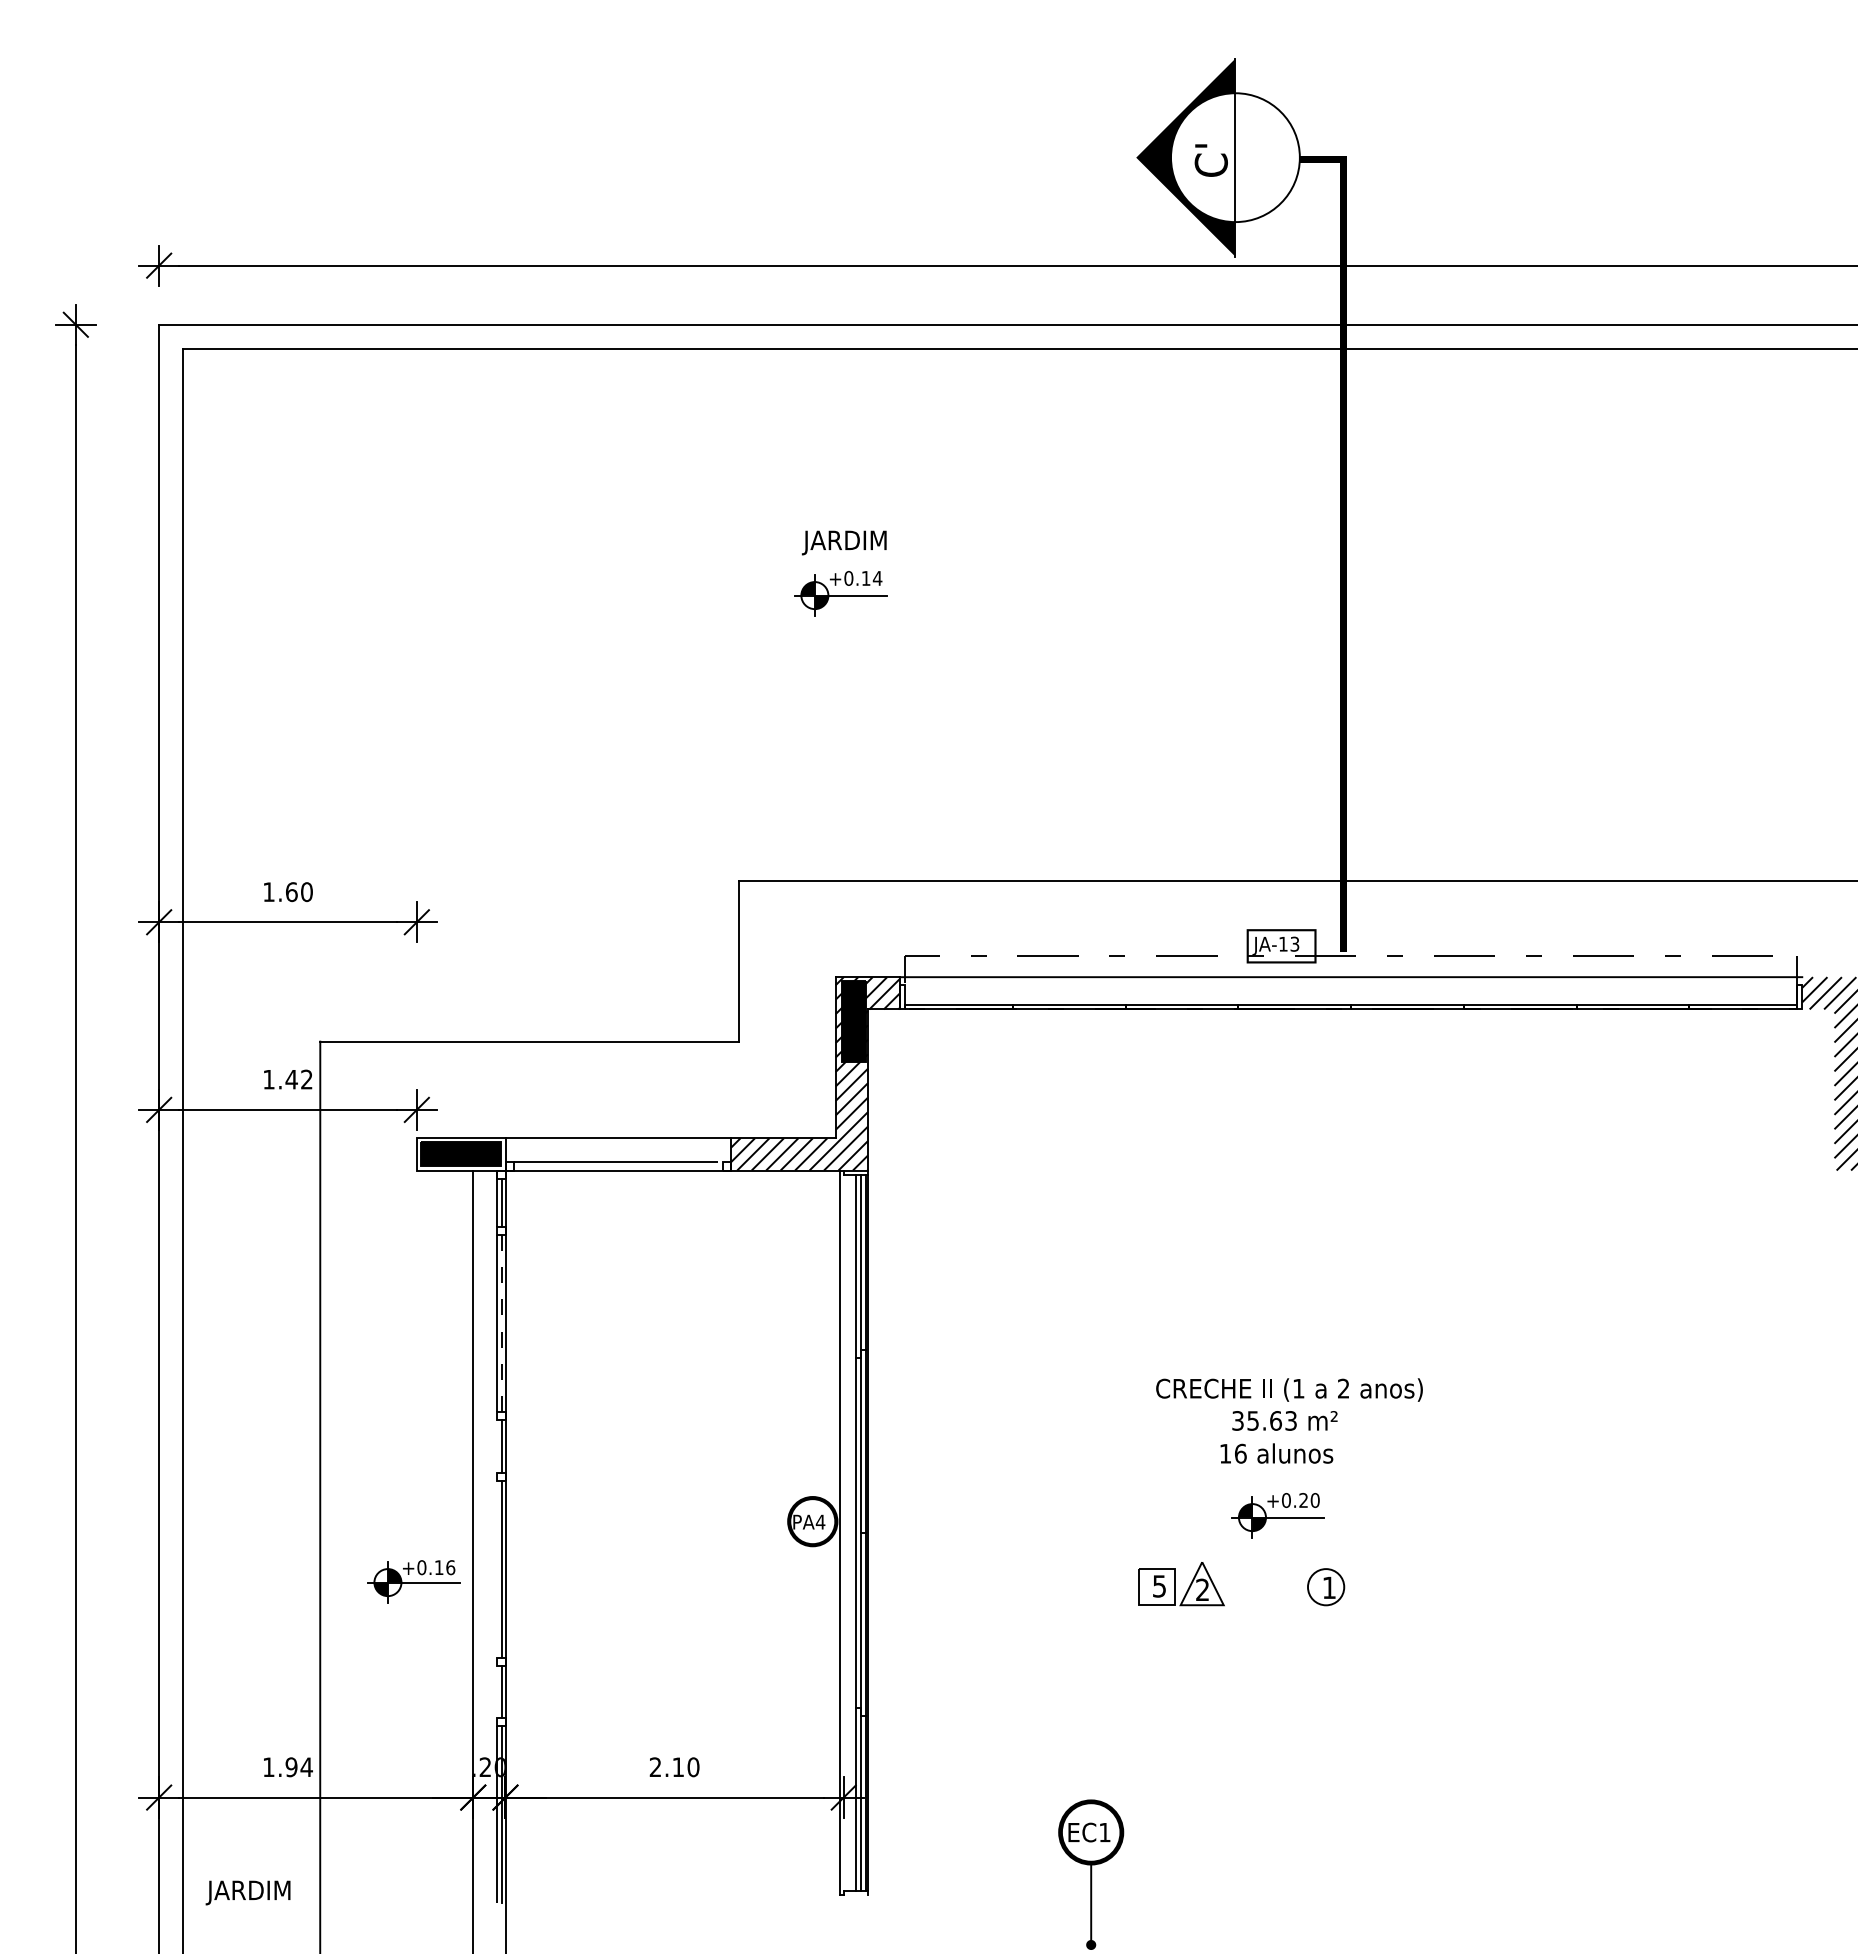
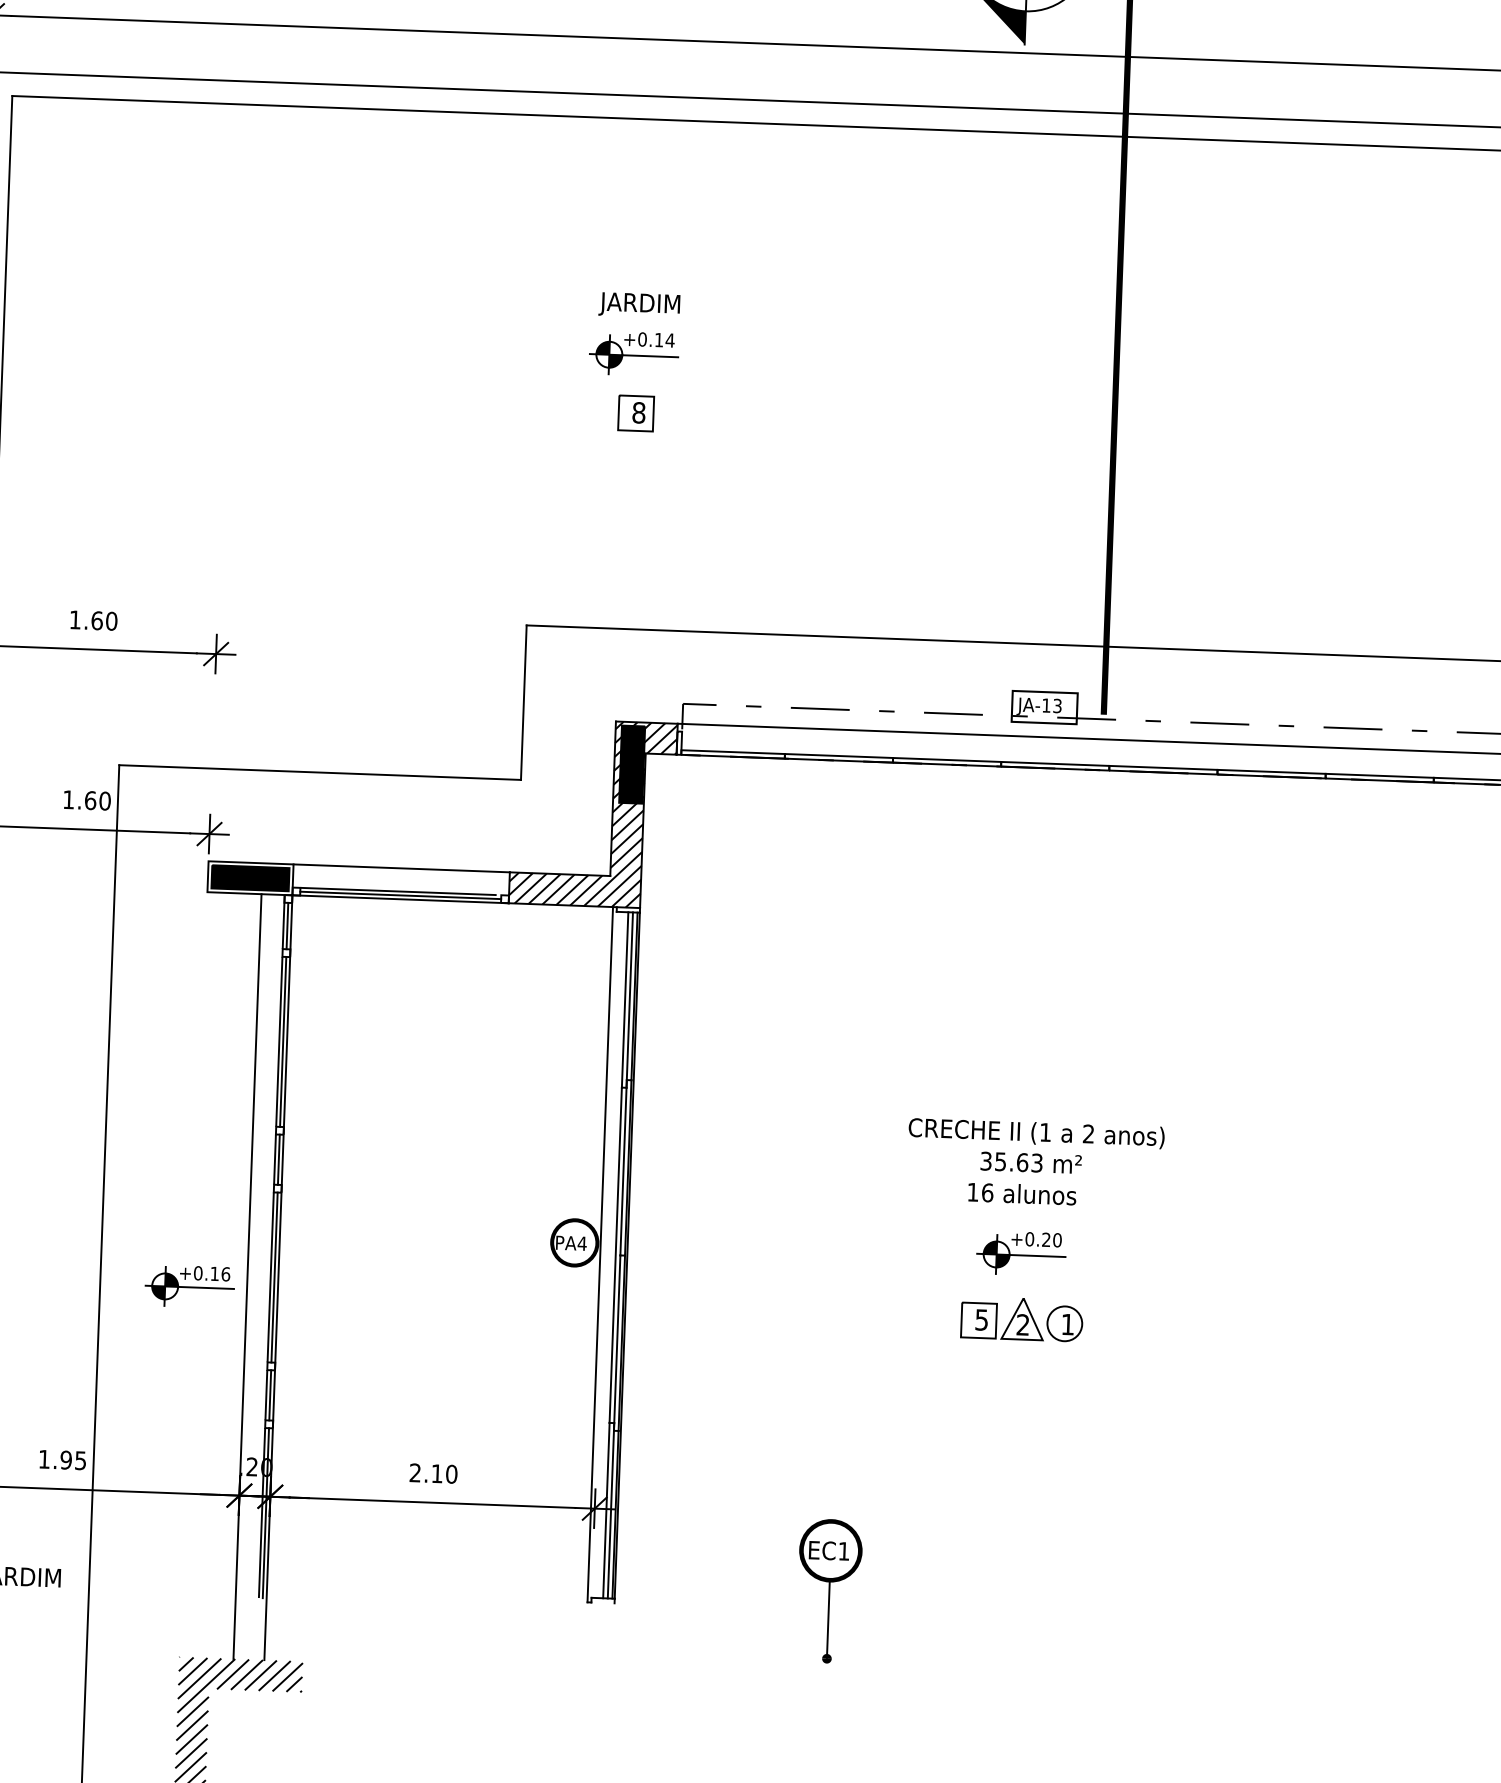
part: (844, 655) -> (635, 413), added
text: (298, 1079) -> (97, 800), 1.42 -> 1.60
line: (617, 1166) -> (399, 895), added
line: (501, 1323) -> (283, 1041), dashed -> solid
line: (497, 1446) -> (275, 1159), added
line: (497, 1568) -> (270, 1276), added
part: (1181, 1584) -> (1002, 1318), moved
line: (497, 1691) -> (266, 1394), added
text: (306, 1767) -> (80, 1460), 1.94 -> 1.95

